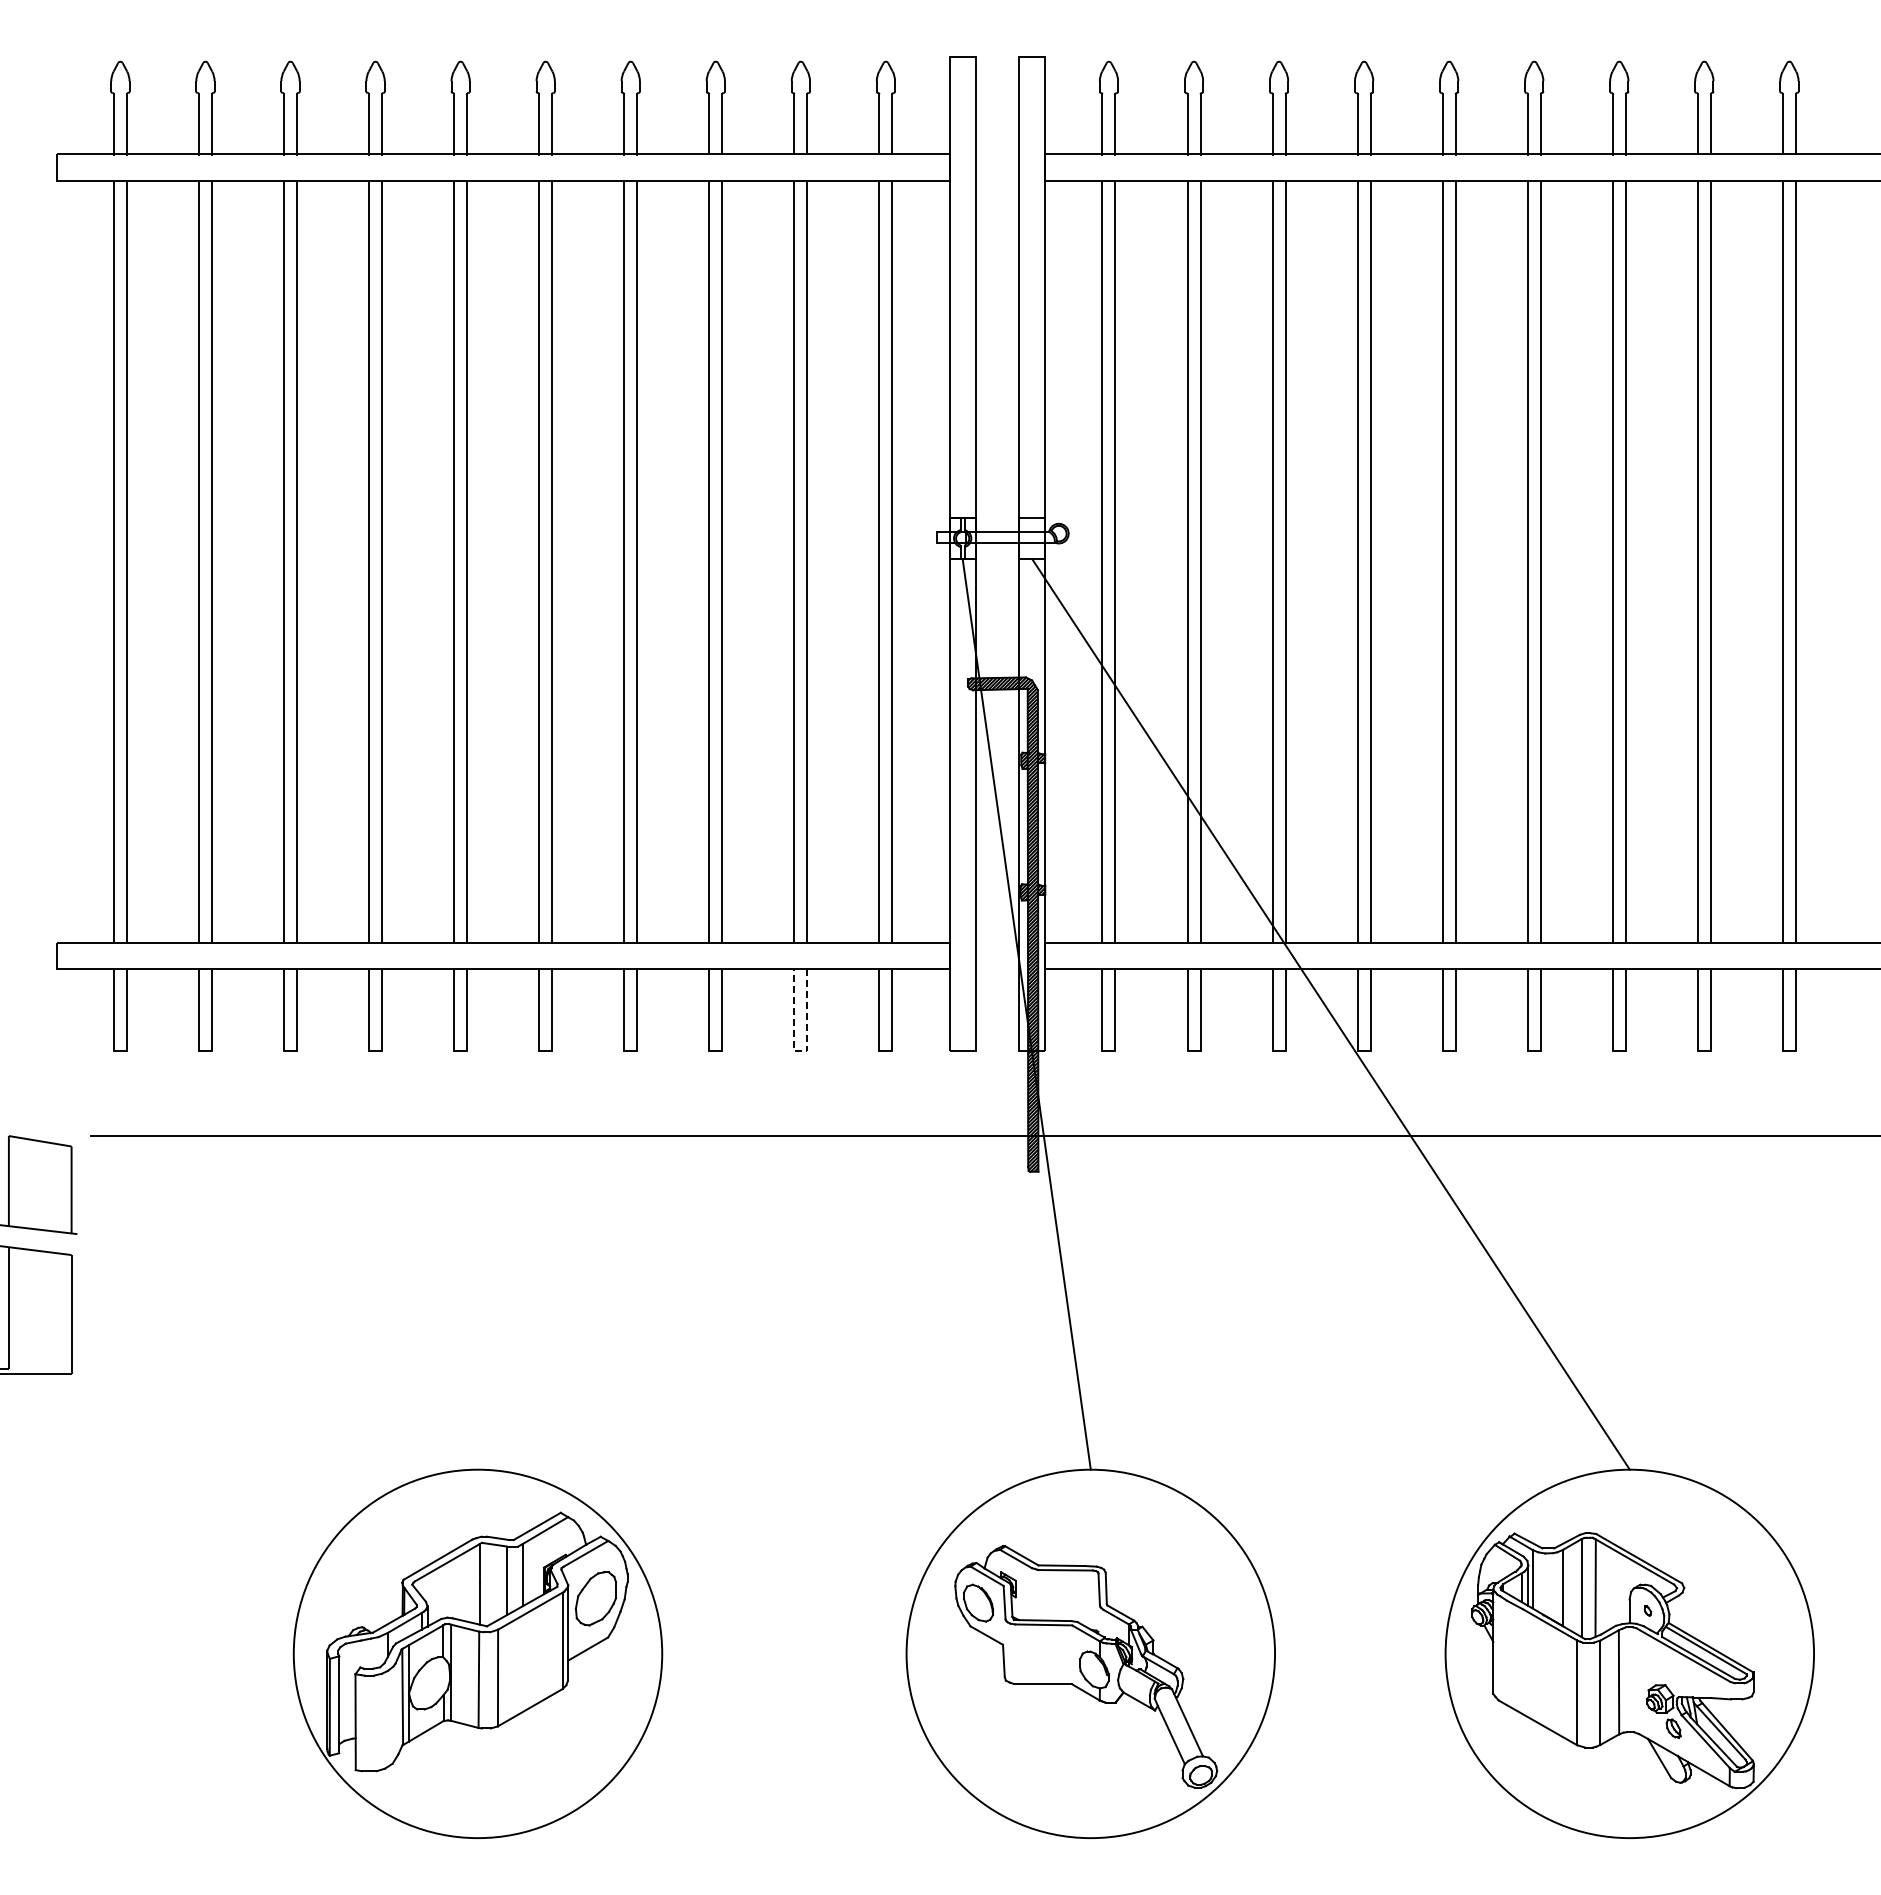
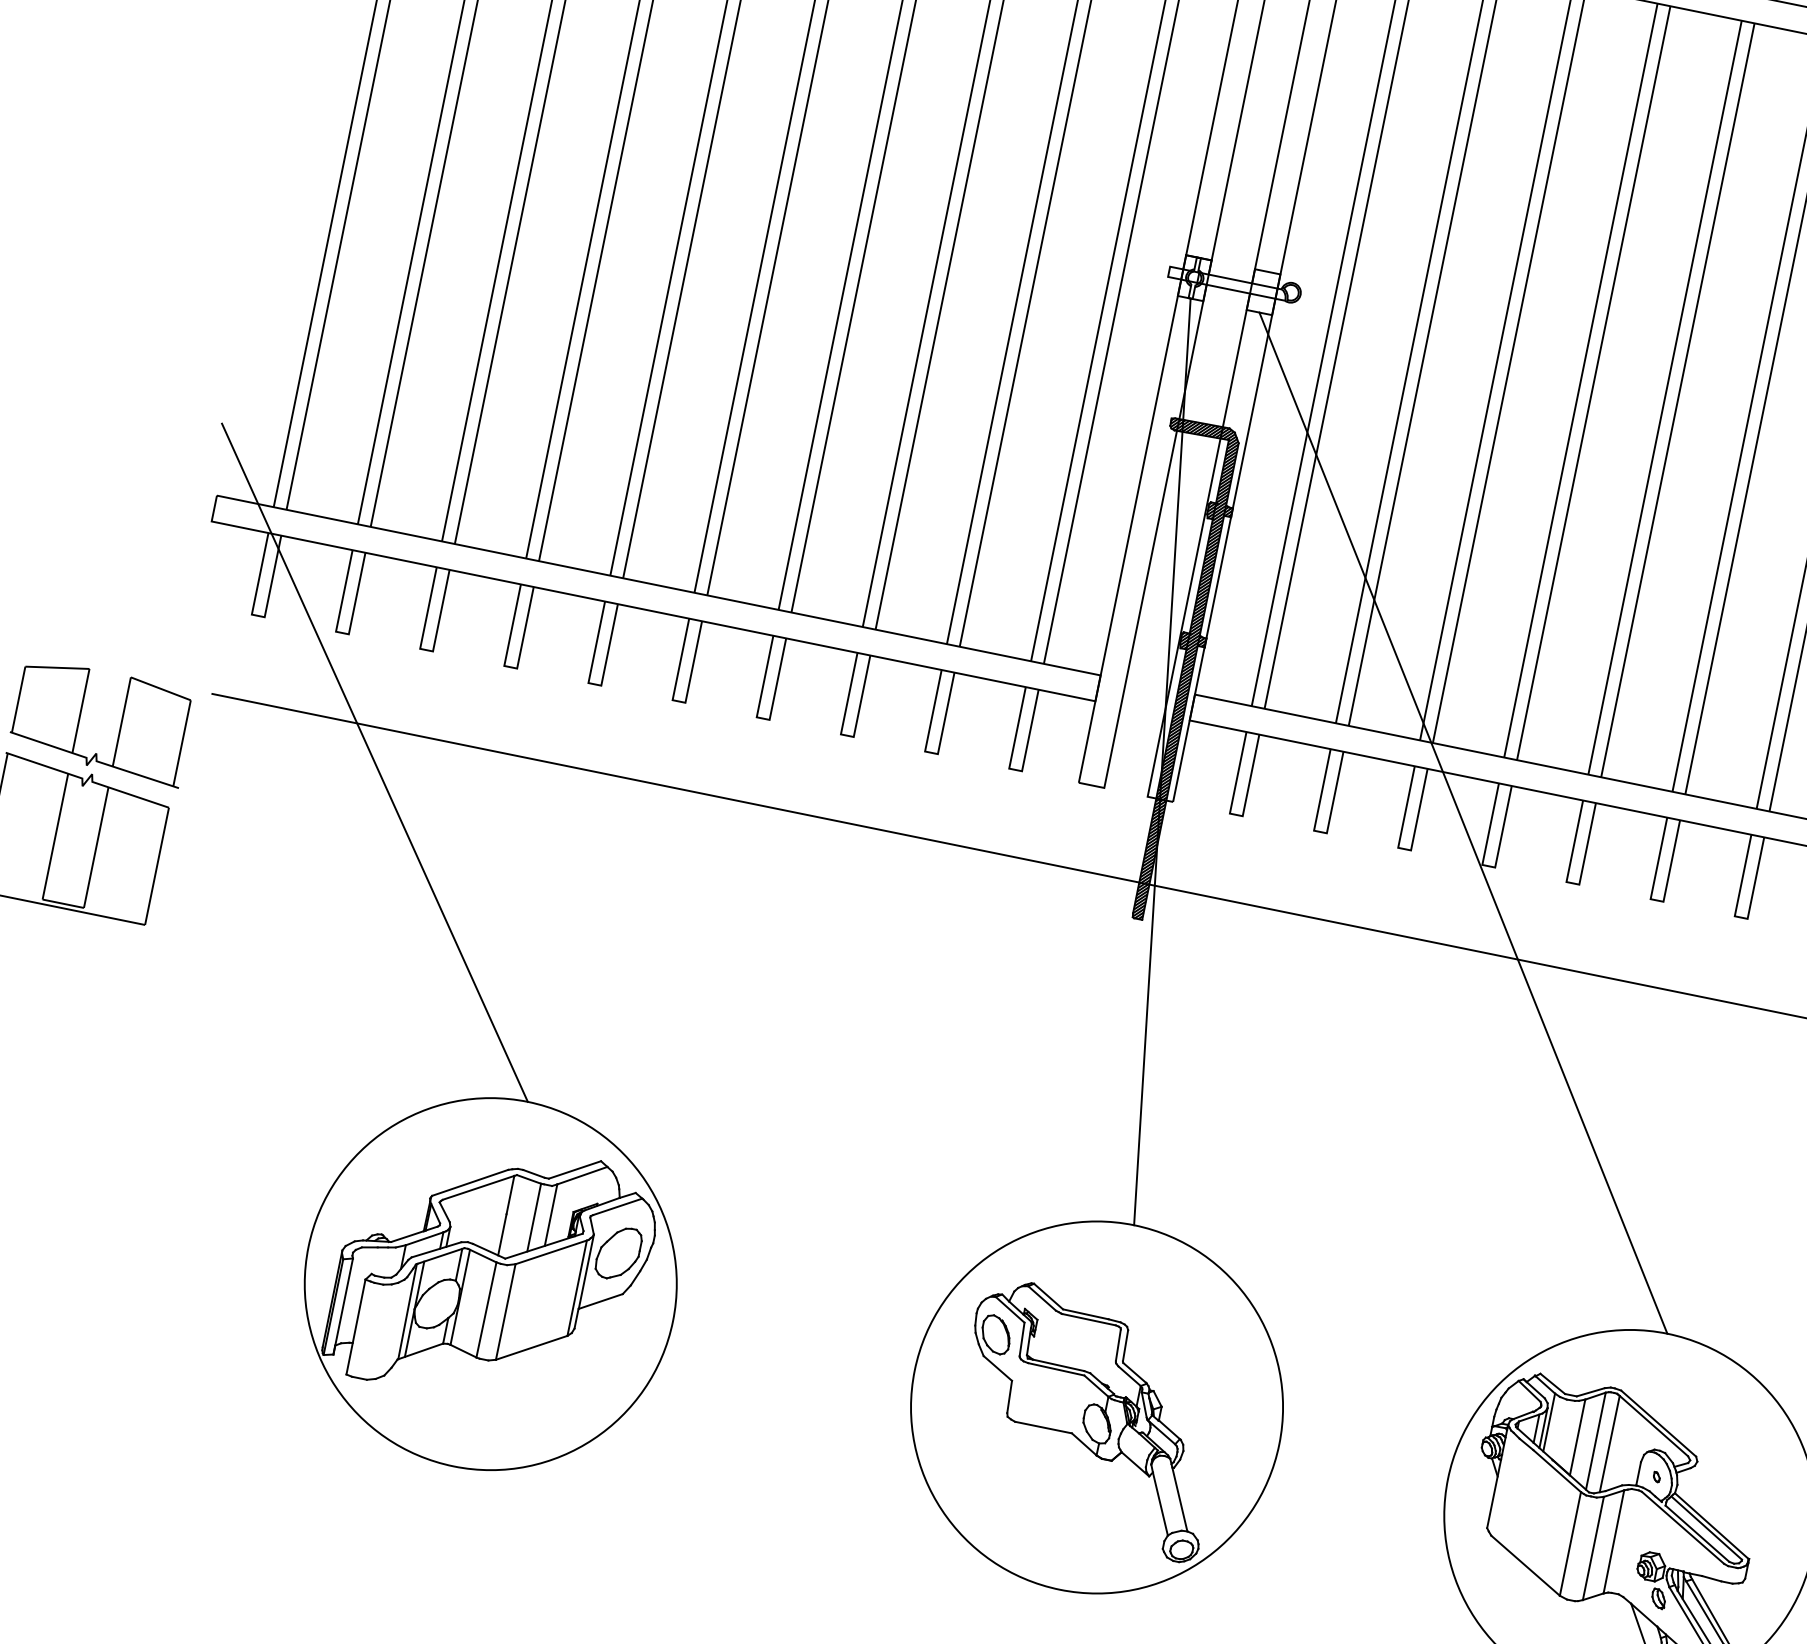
line: (800, 1051) -> (931, 753), dashed -> solid
line: (262, 1170) -> (374, 762), added

